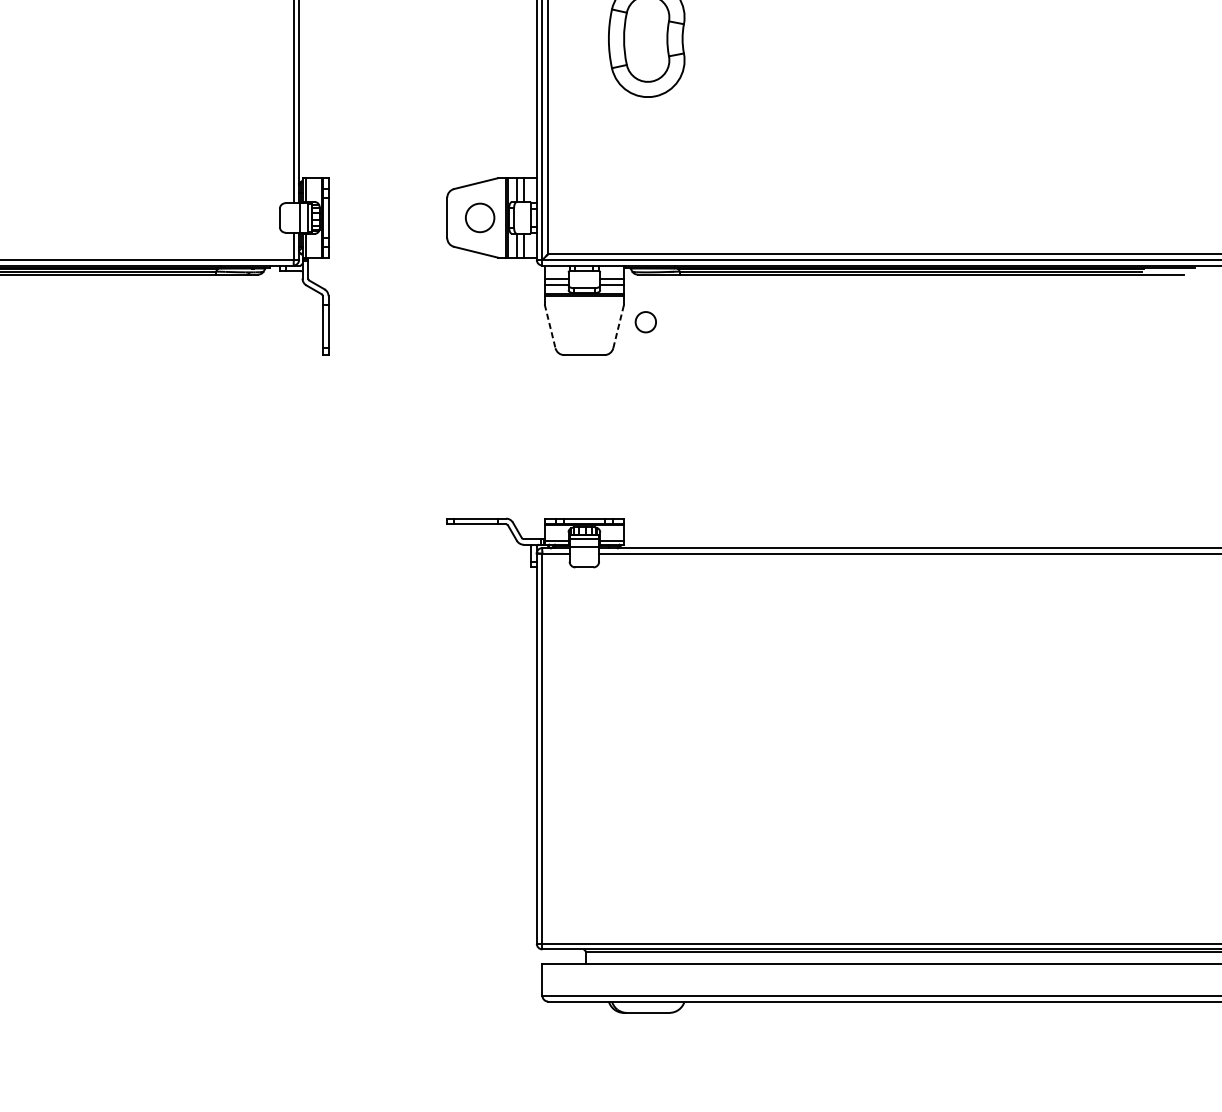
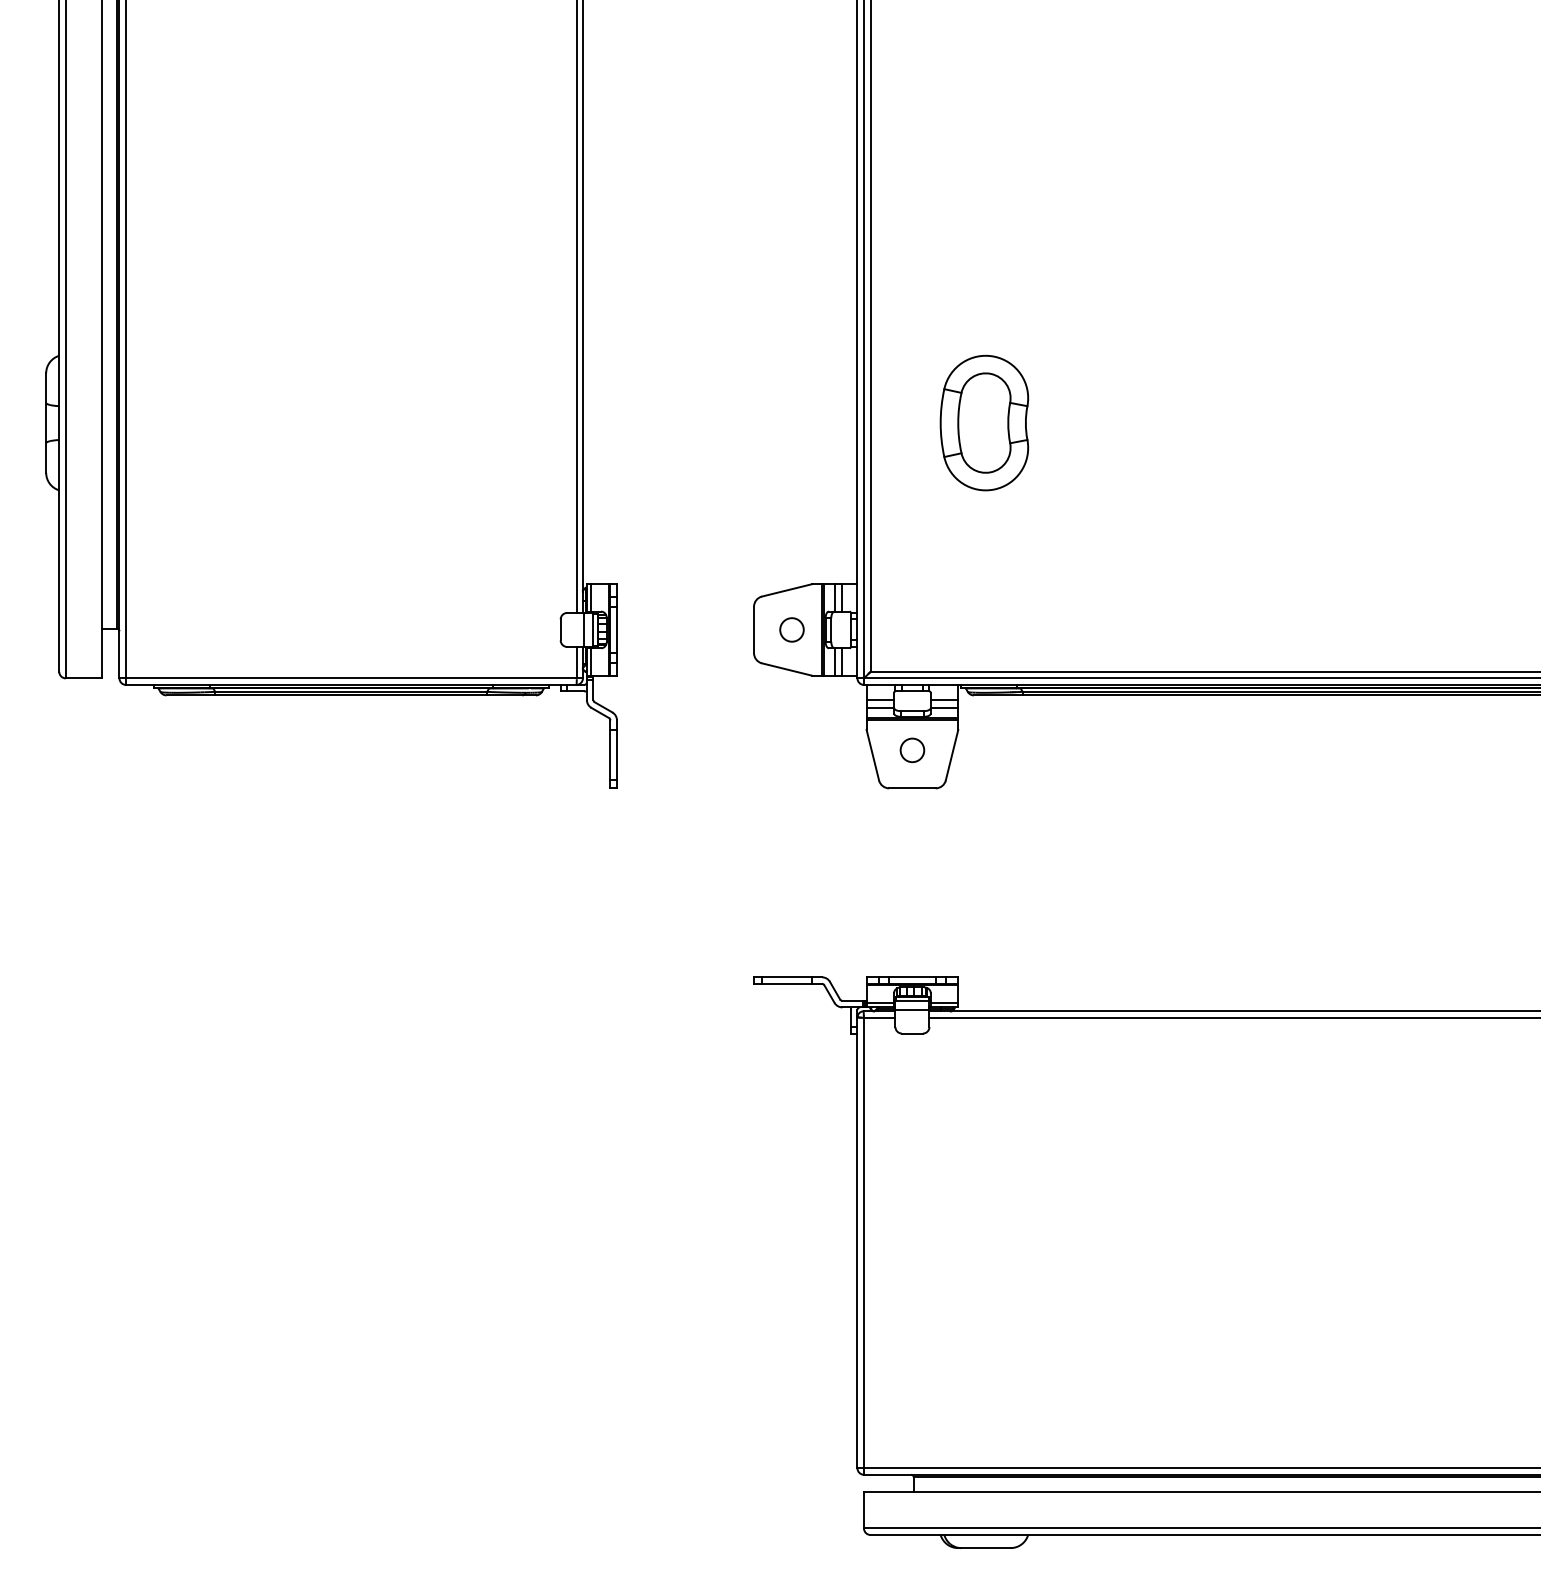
circle: (479, 217) -> (791, 629), size x0.71
circle: (645, 322) -> (912, 750), moved
line: (549, 326) -> (872, 755), dashed -> solid
line: (619, 326) -> (952, 755), dashed -> solid

